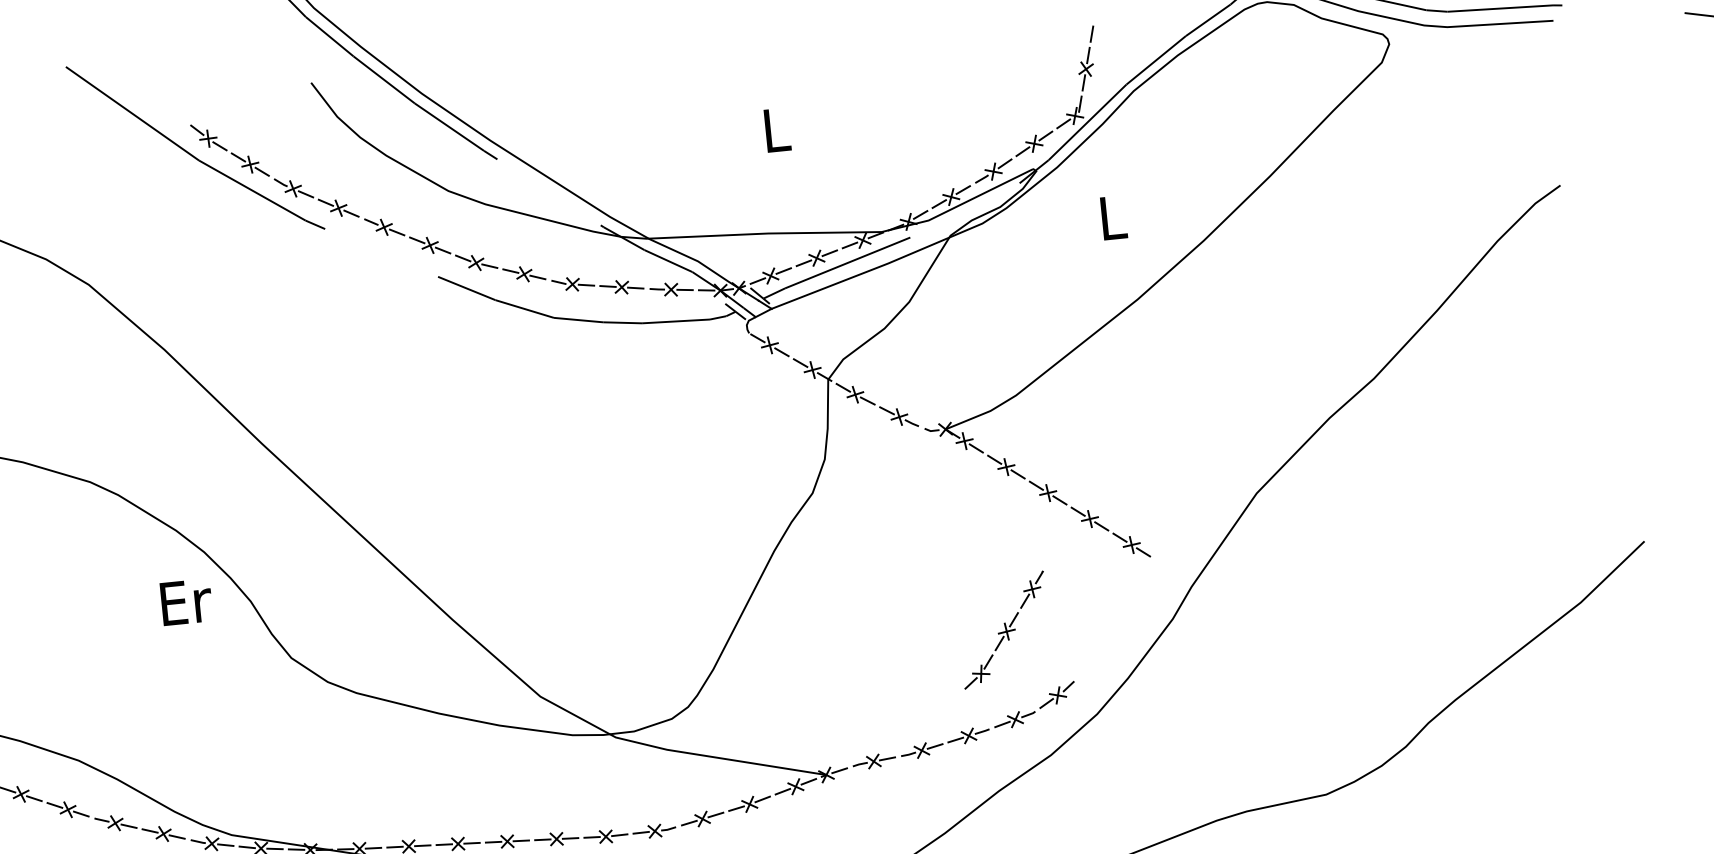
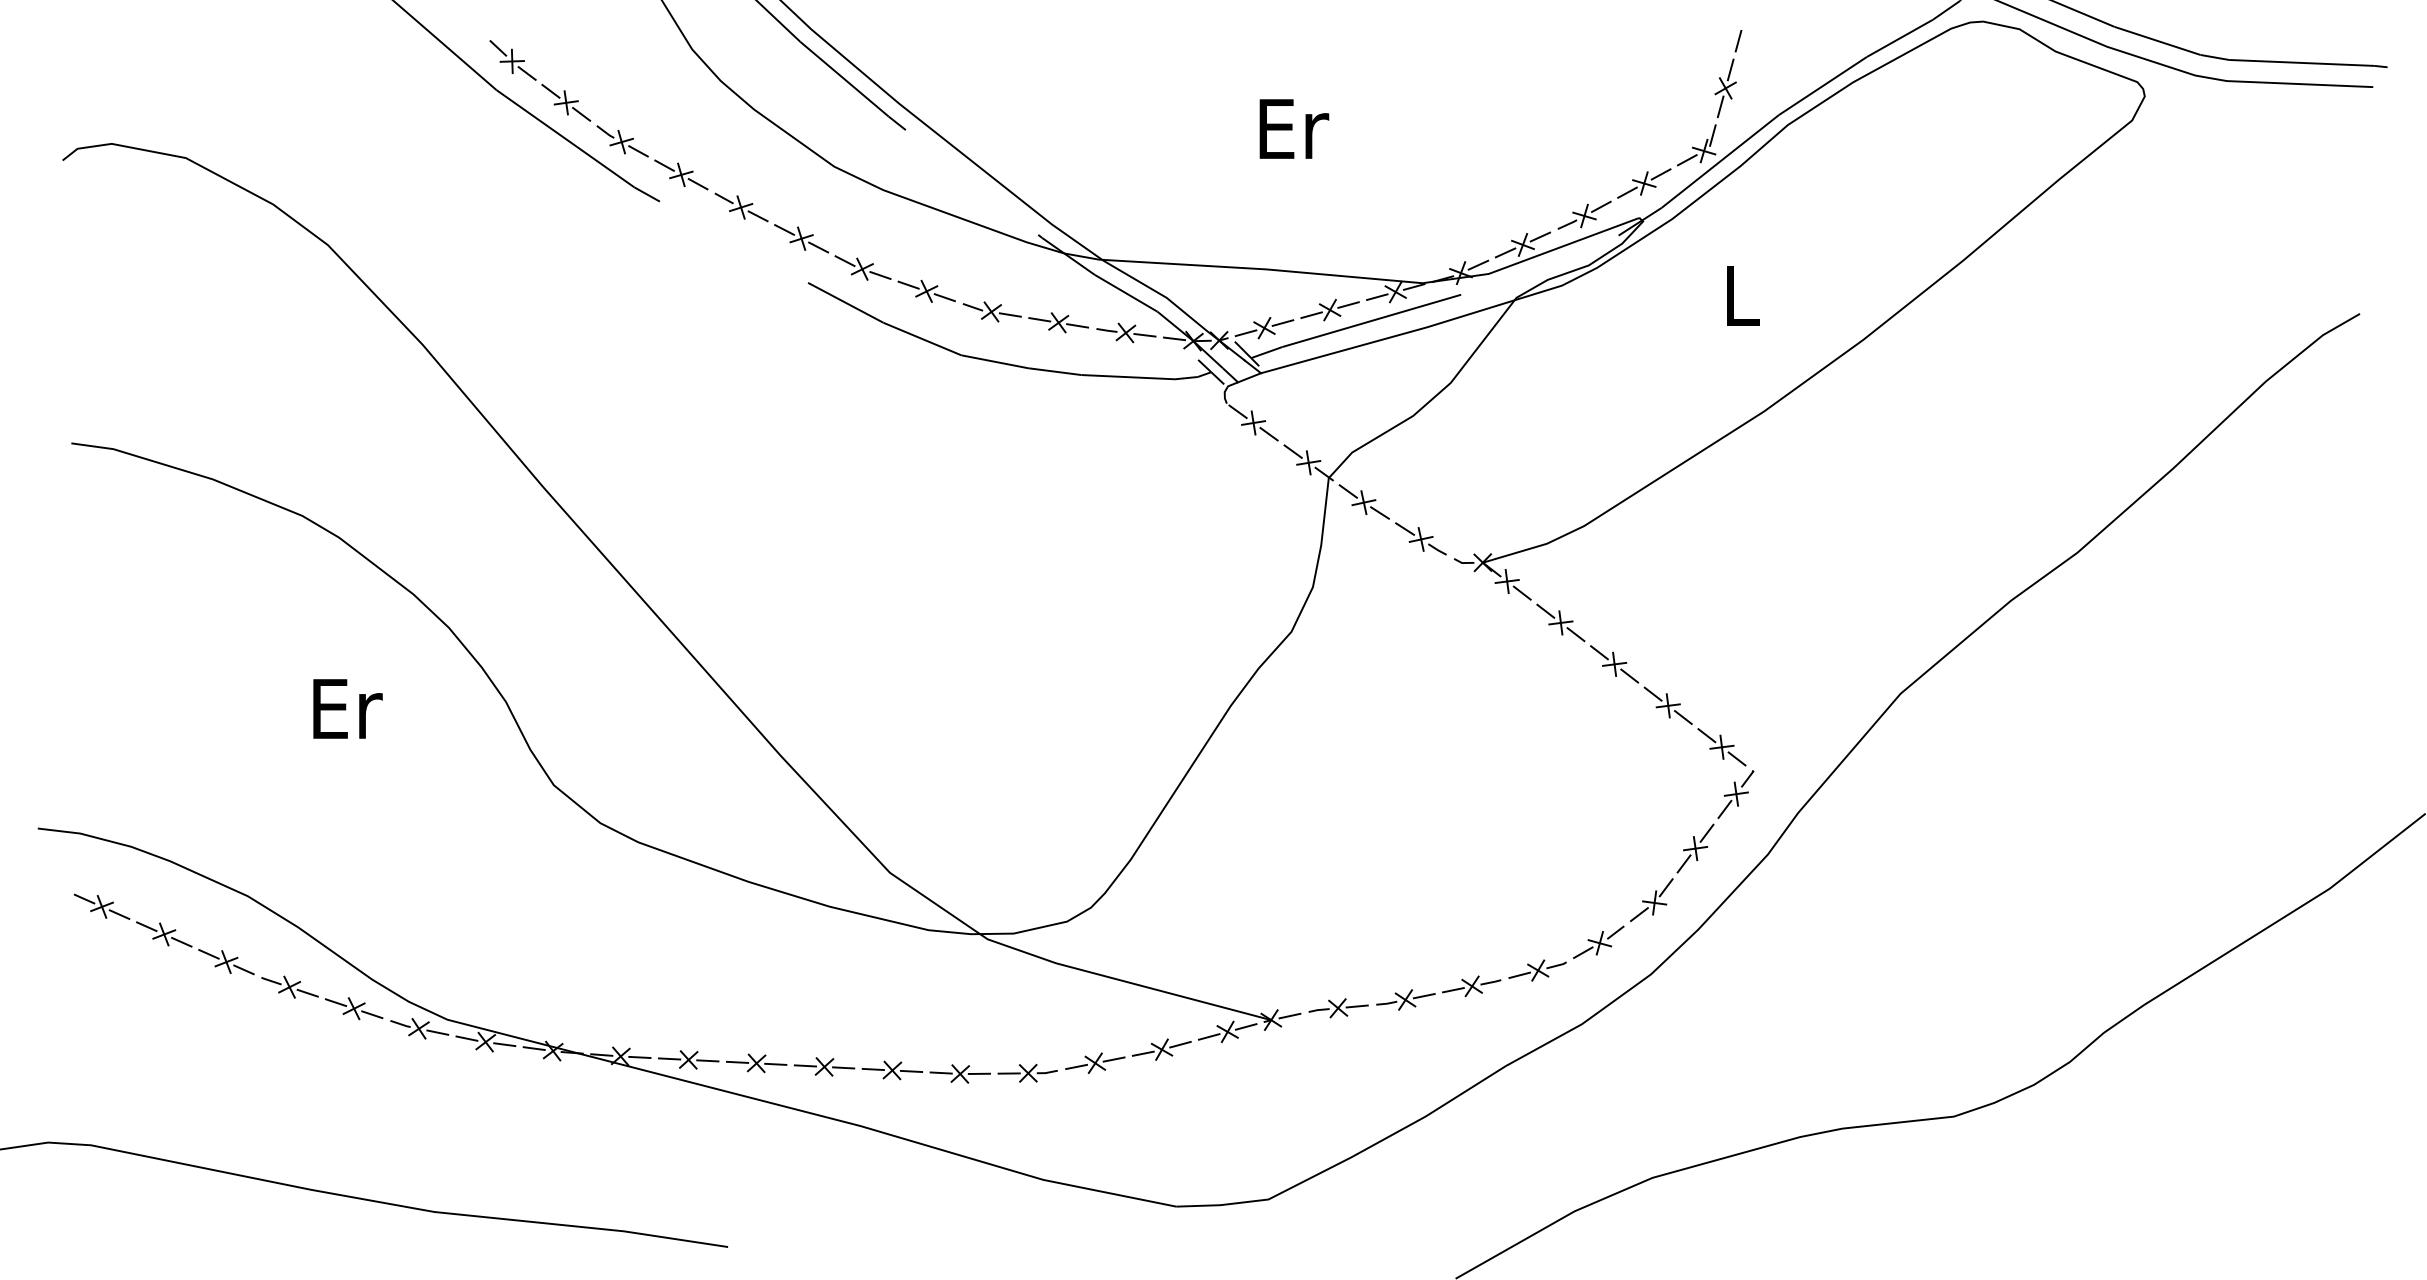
text: (777, 129) -> (1294, 128), L -> Er
text: (186, 601) -> (347, 708), moved
part: (1004, 629) -> (1692, 845), moved

